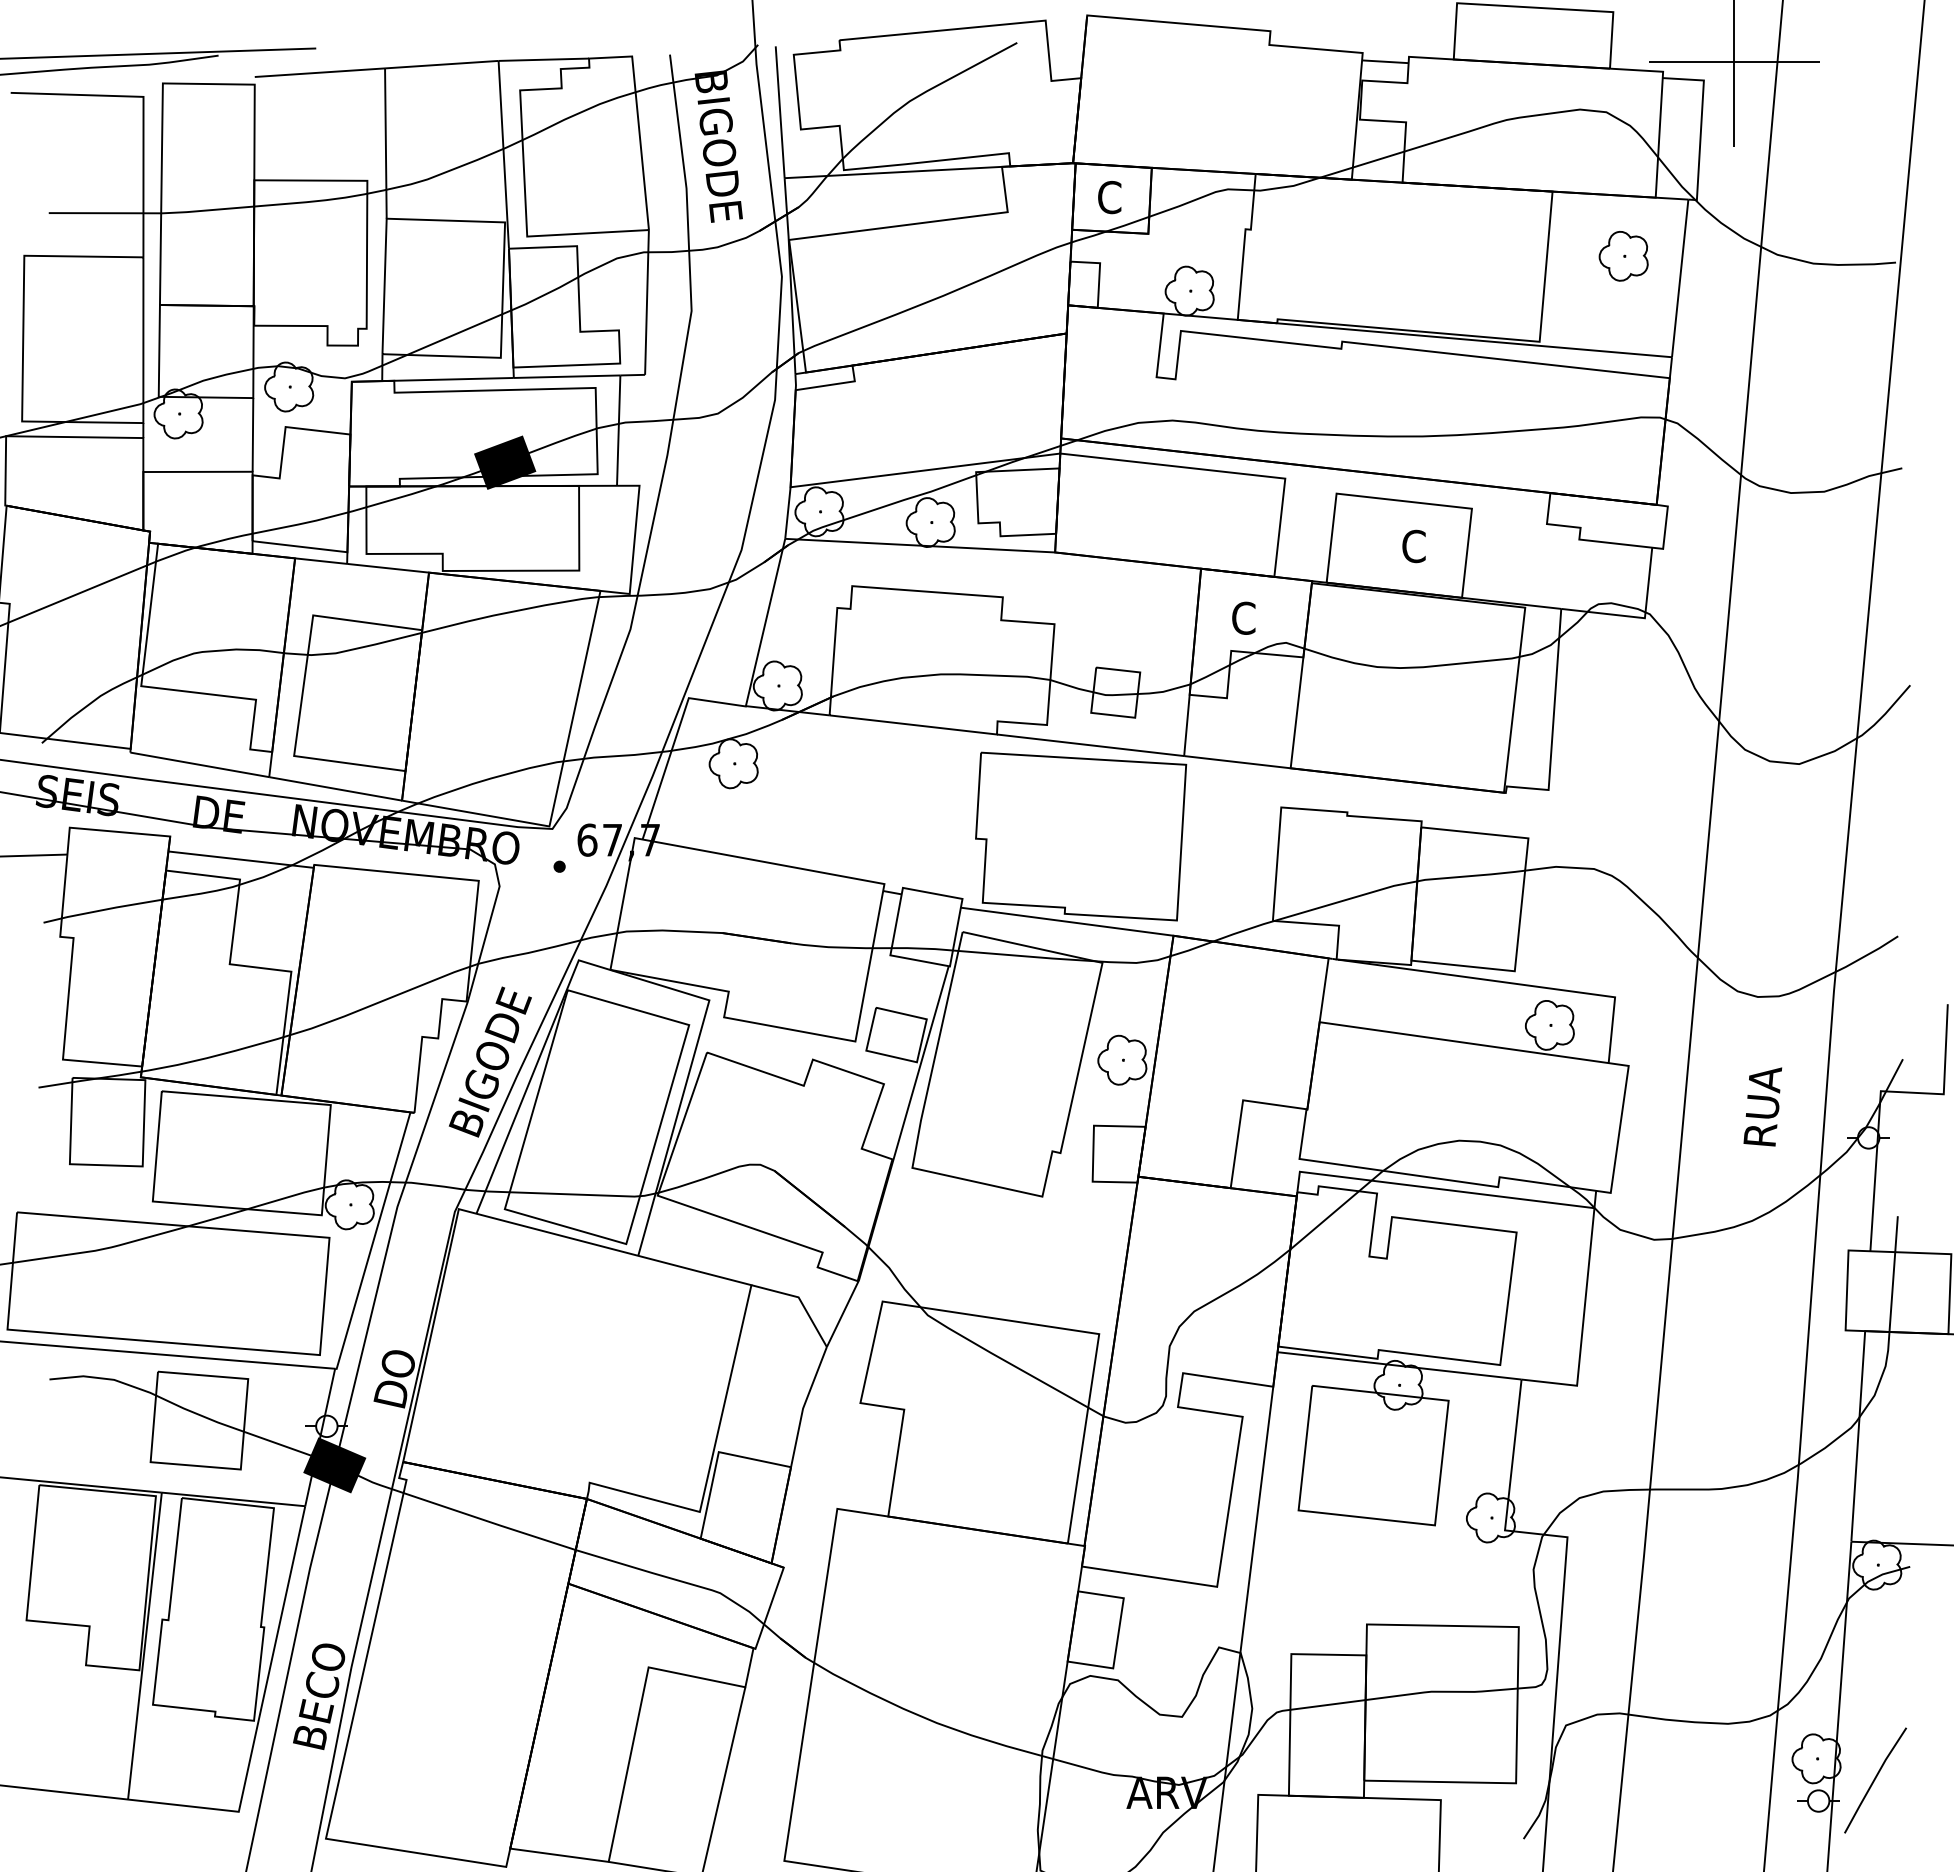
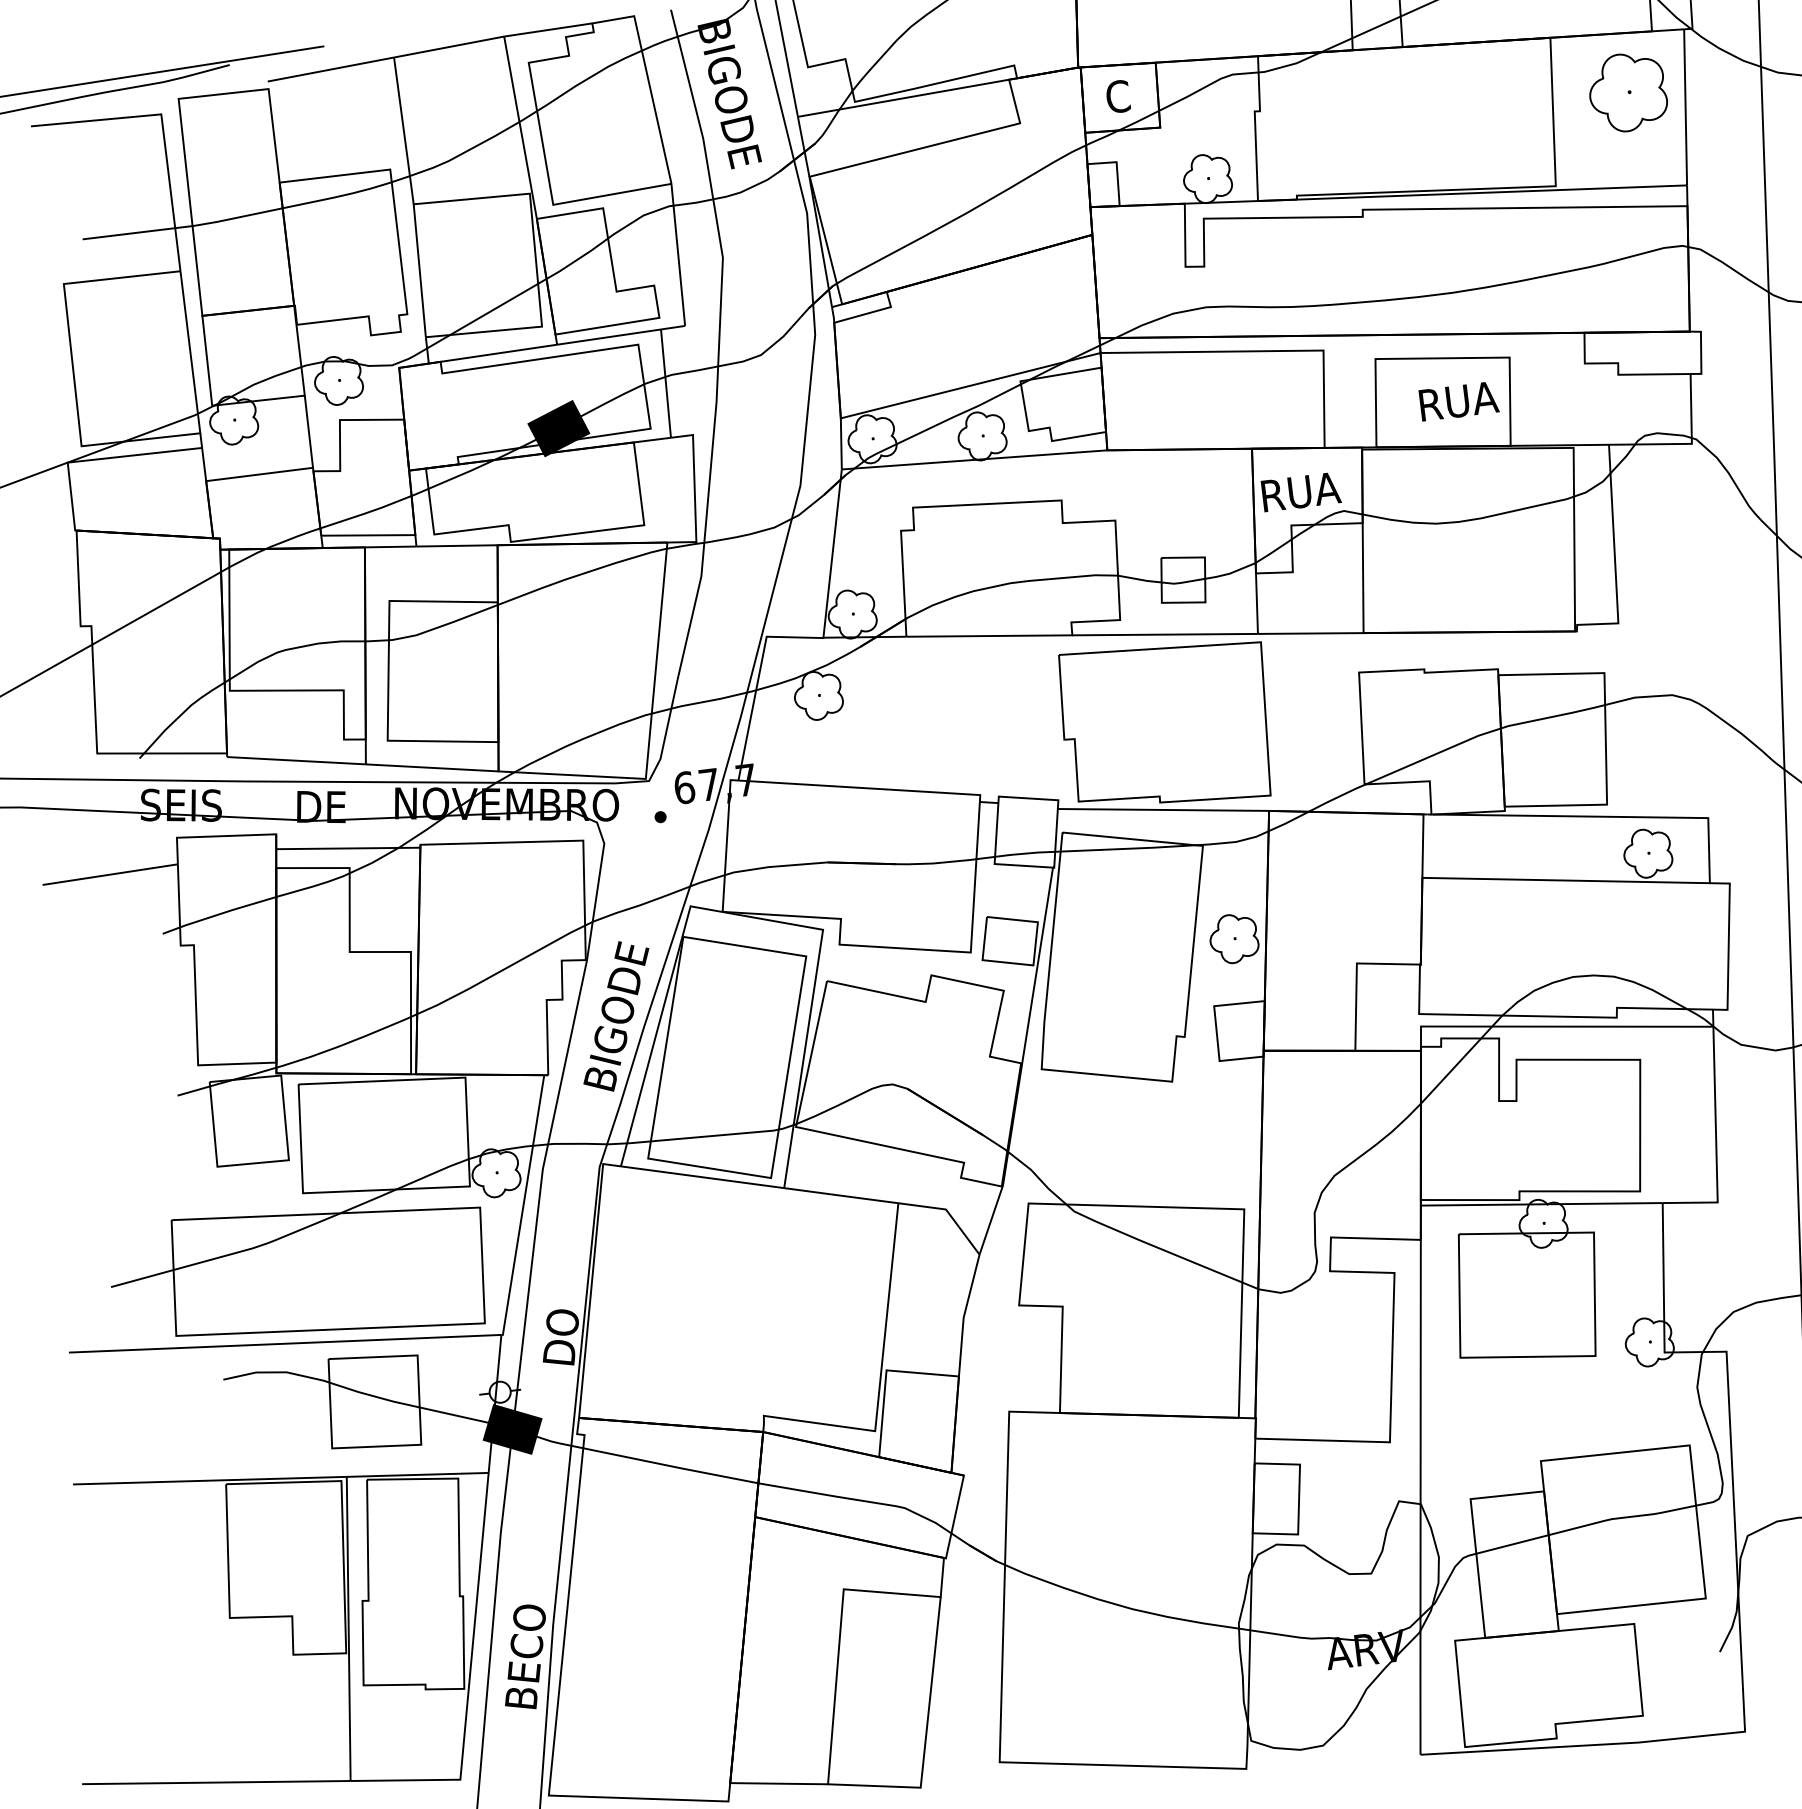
part: (1623, 256) -> (1627, 92), size x1.6
text: (1415, 546) -> (1458, 401), C -> RUA
text: (1245, 617) -> (1301, 491), C -> RUA

